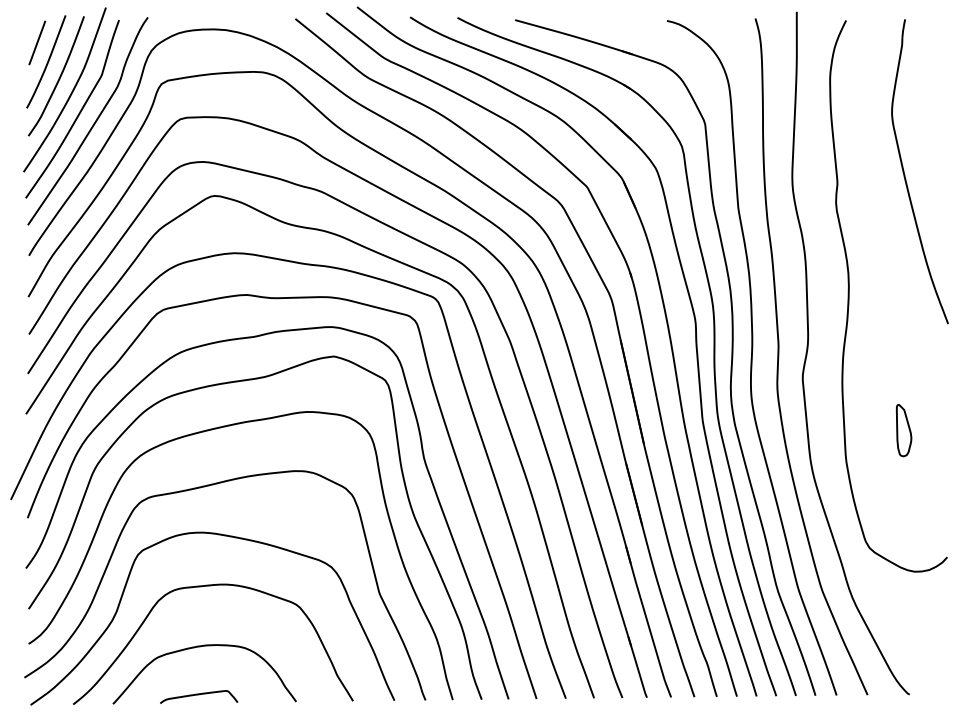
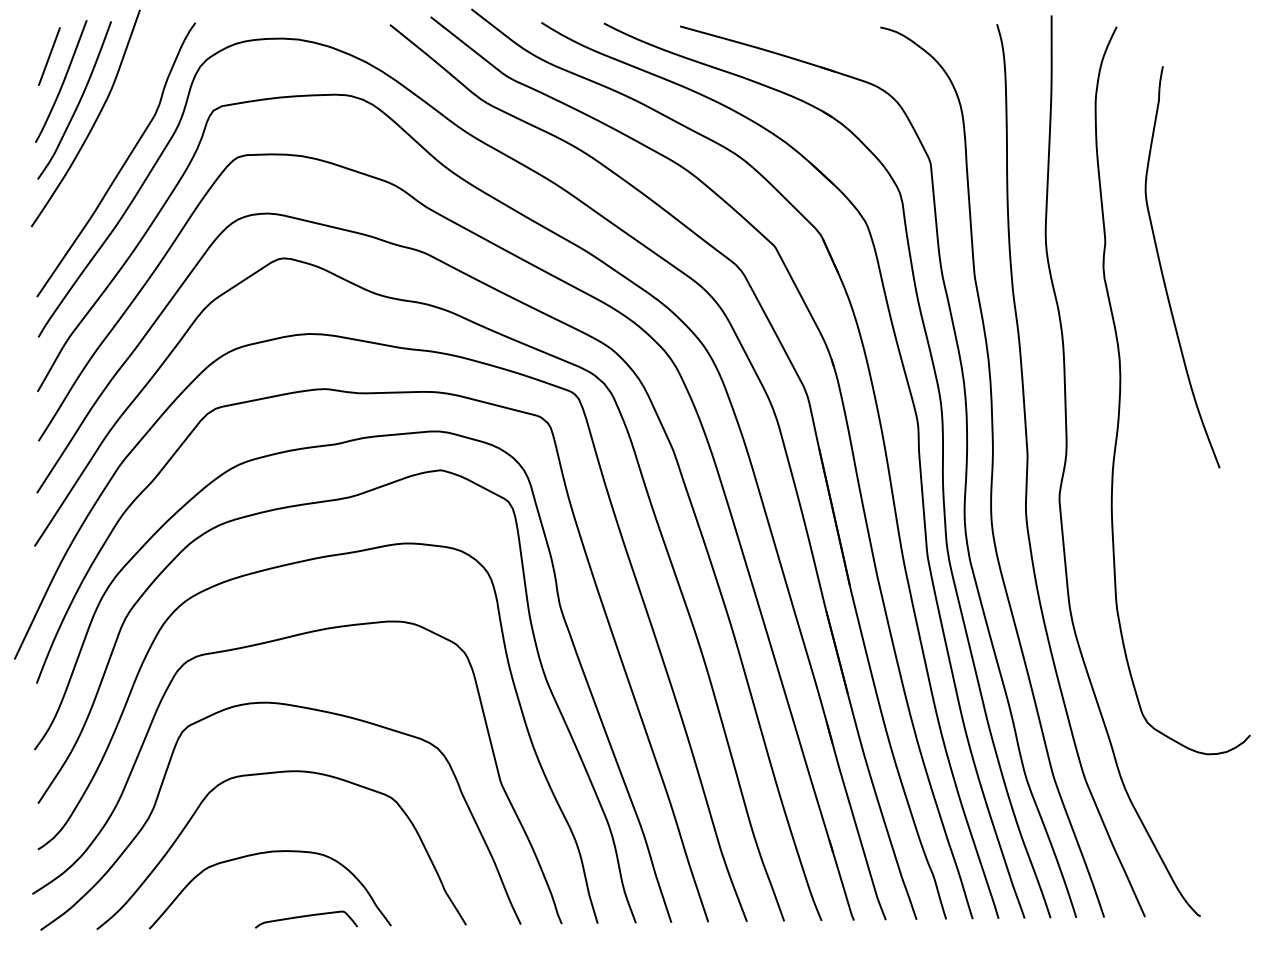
curve: (78, 113) -> (103, 149), removed
part: (905, 174) -> (1163, 271), moved
part: (904, 430) -> (1193, 567), removed
curve: (199, 695) -> (306, 917), moved

